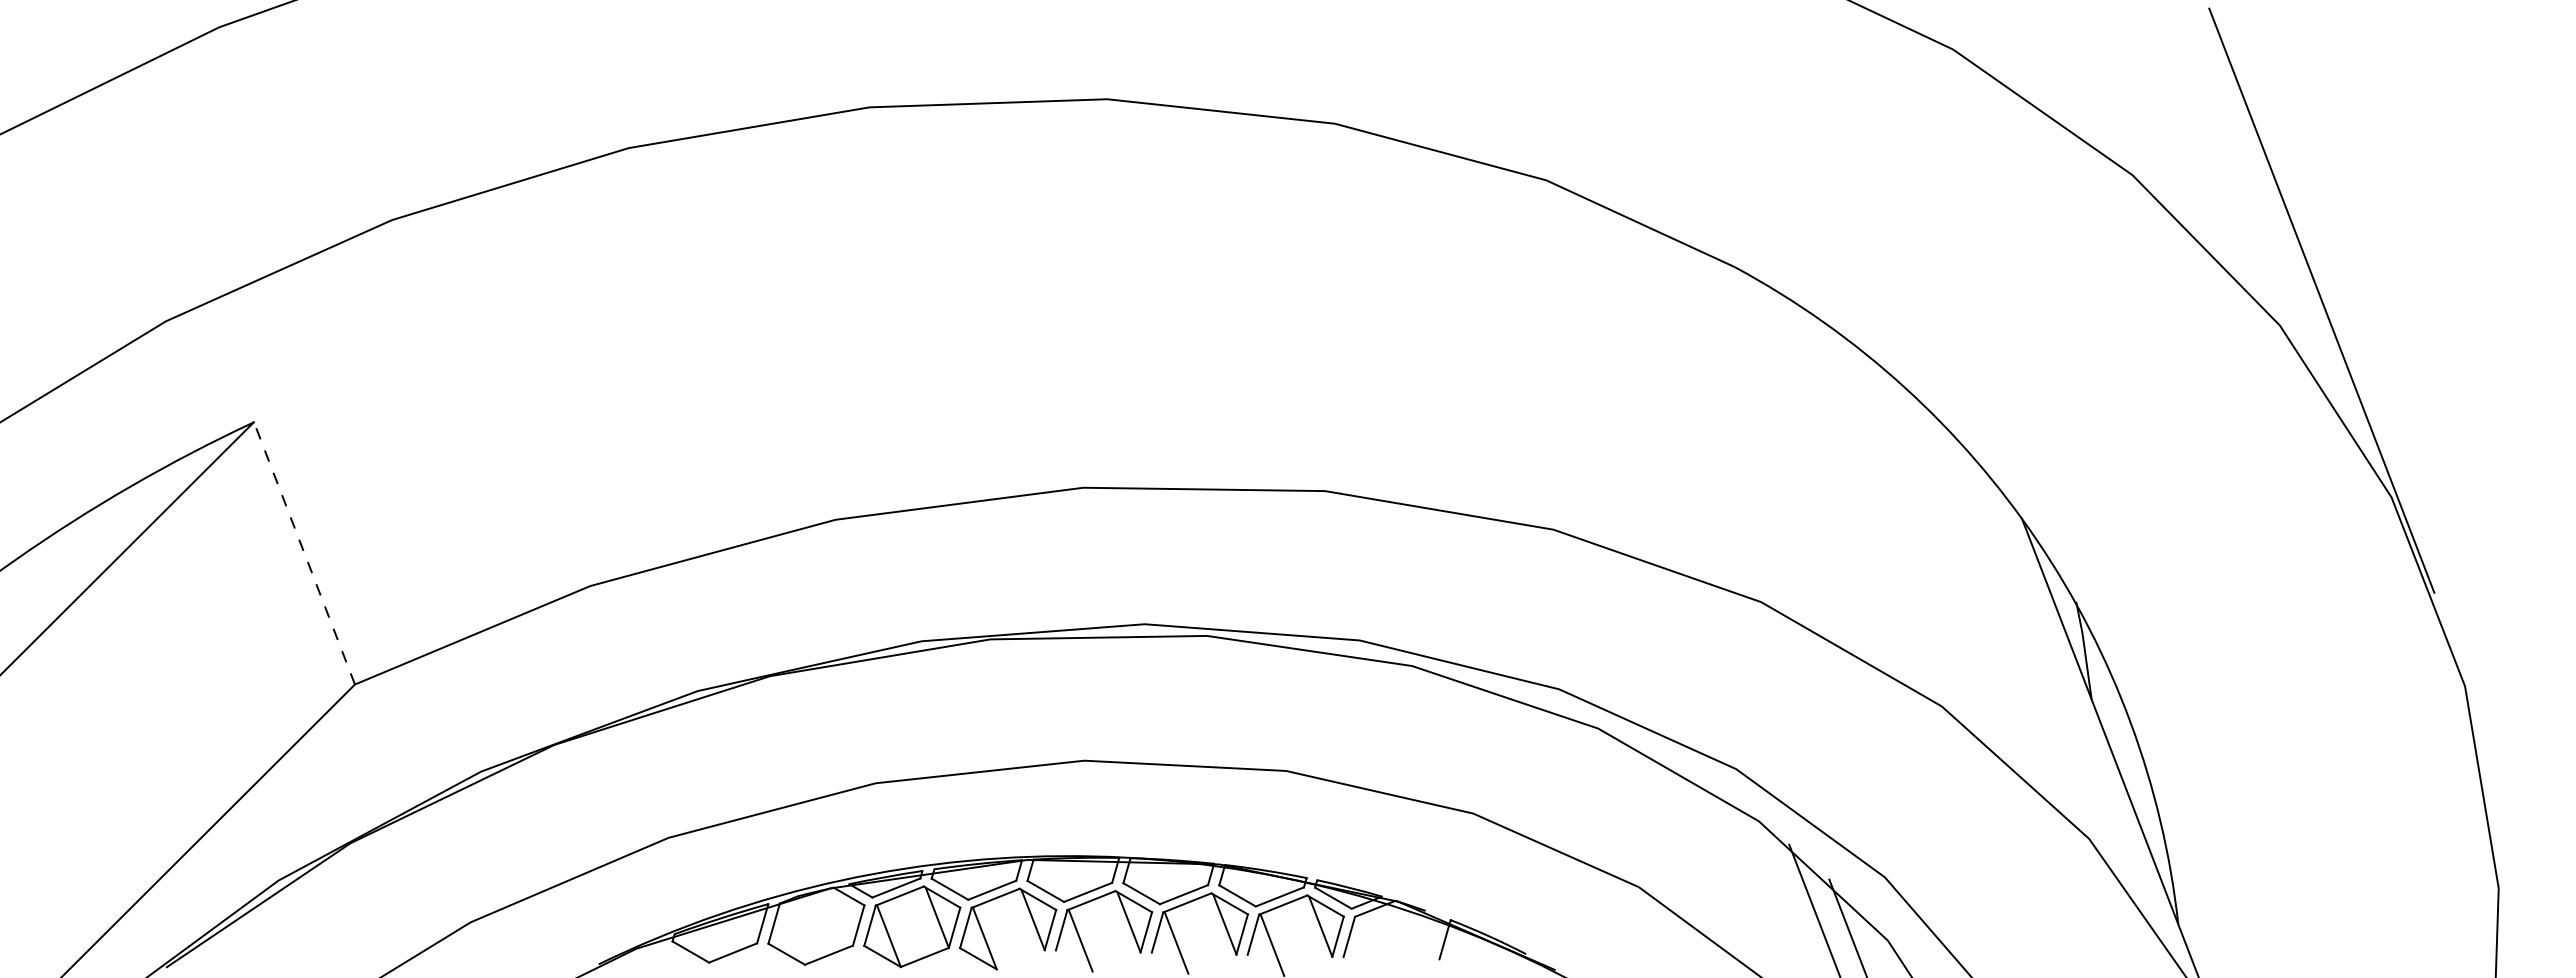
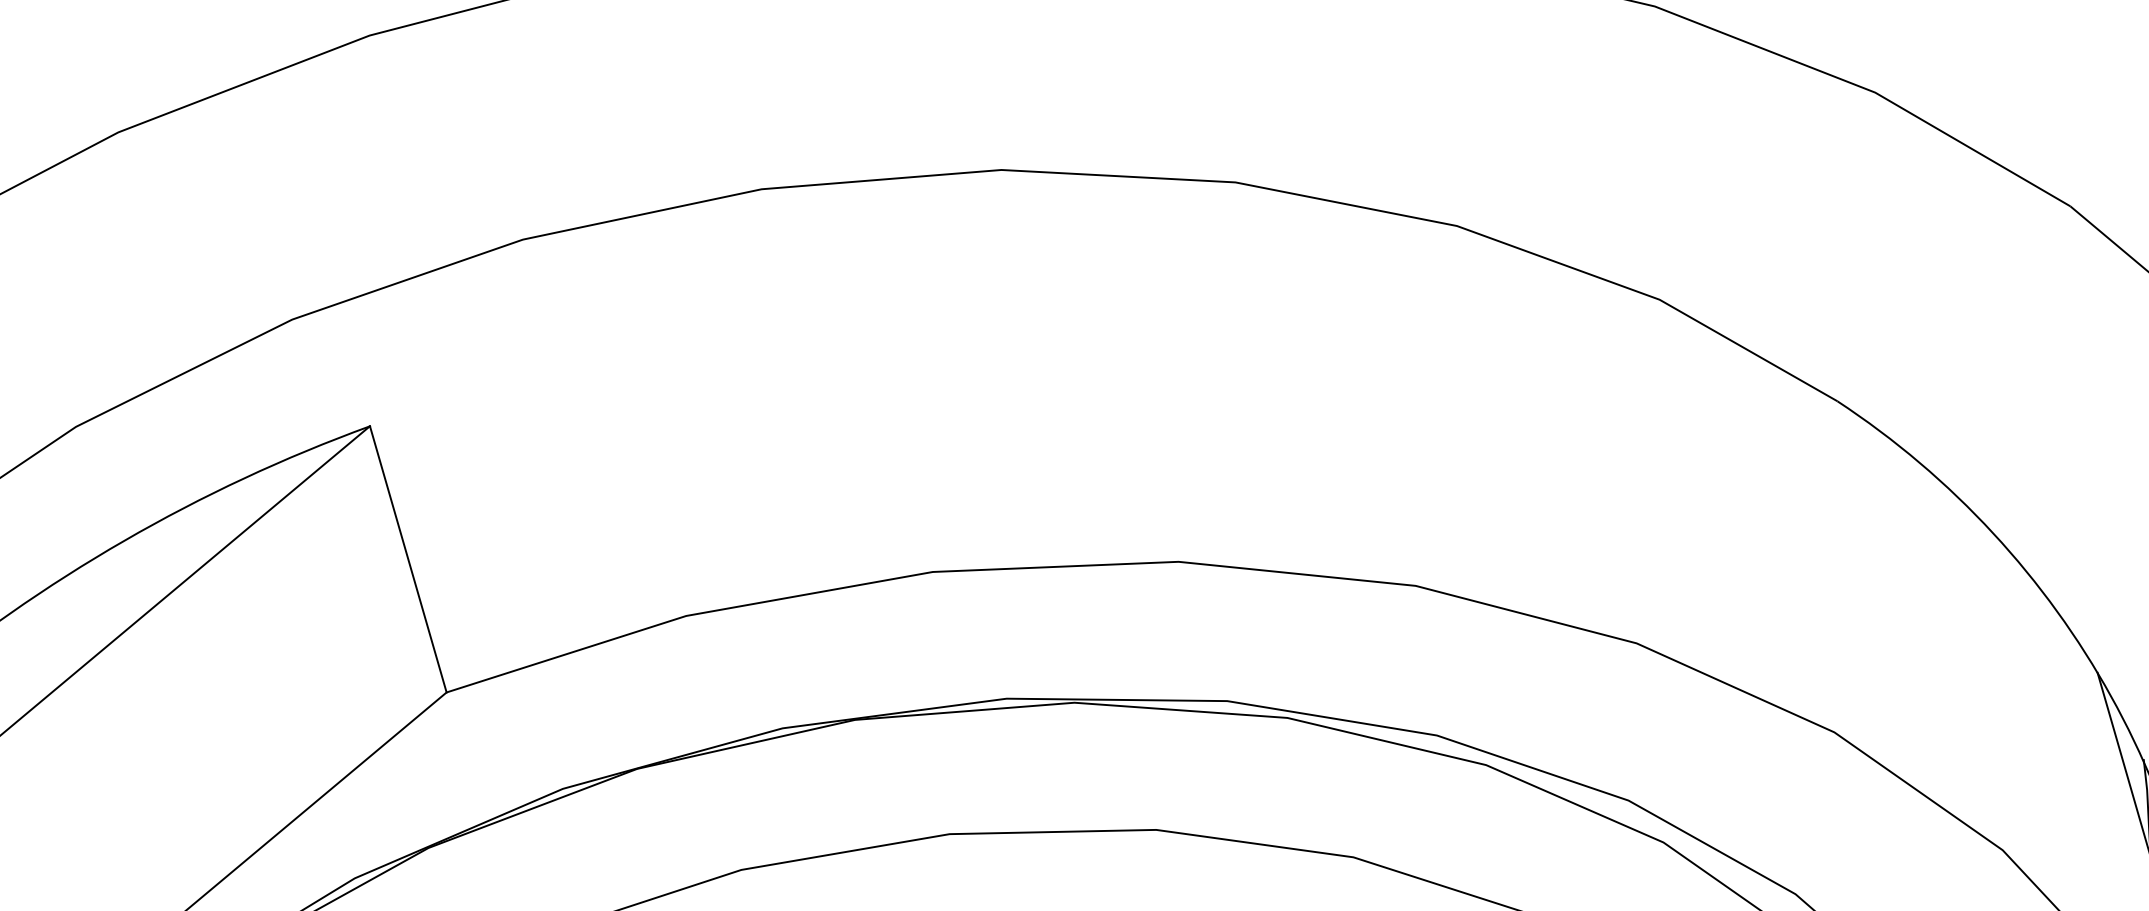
line: (304, 553) -> (408, 559), dashed -> solid

